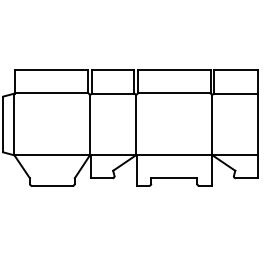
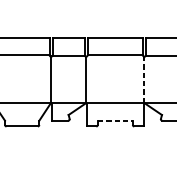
line: (212, 124) -> (144, 79), solid -> dashed
line: (174, 178) -> (115, 120), solid -> dashed

